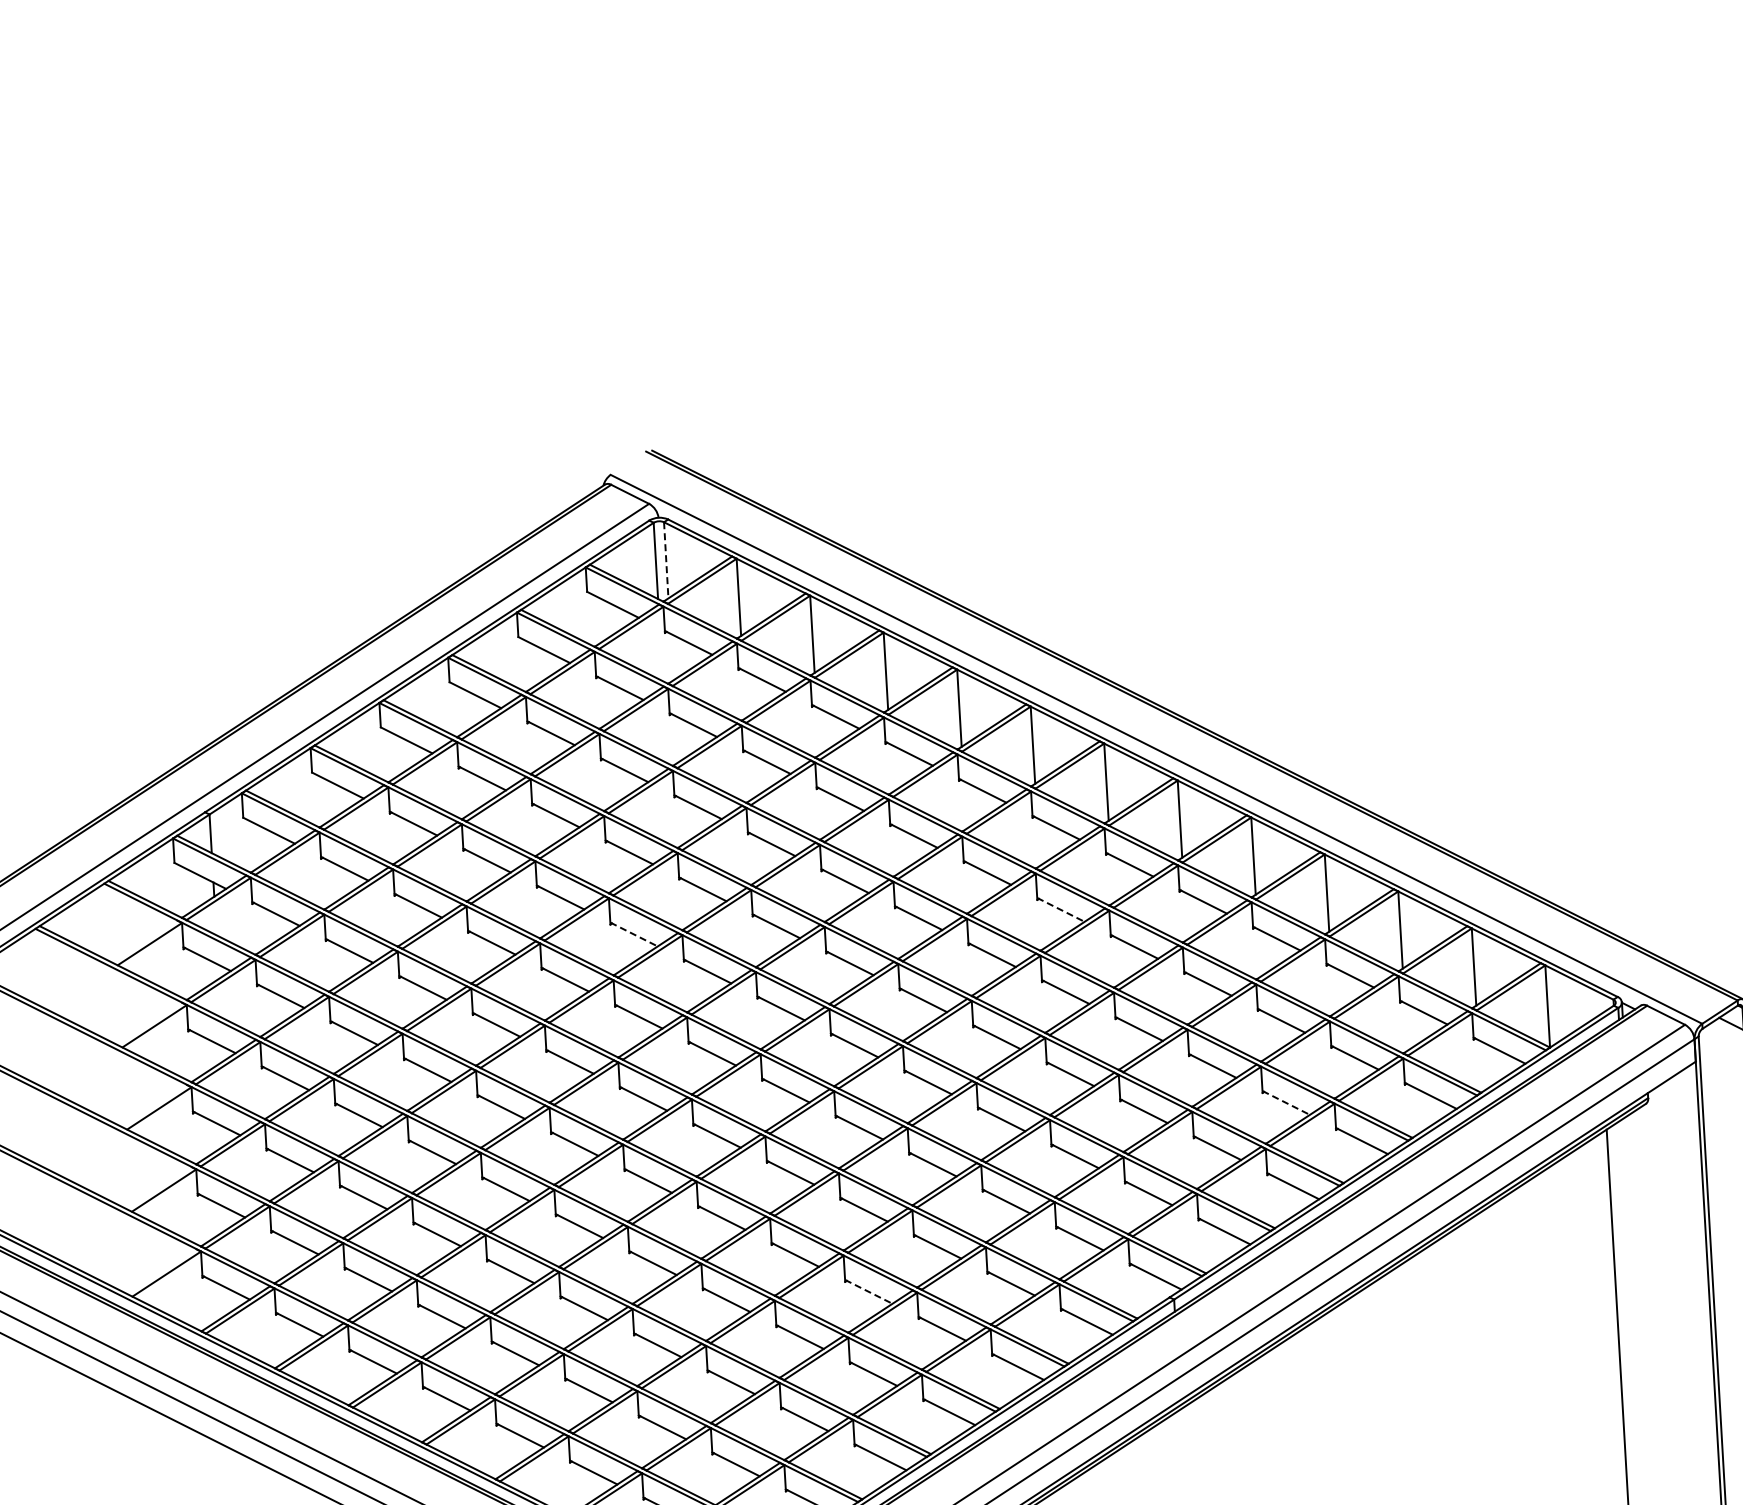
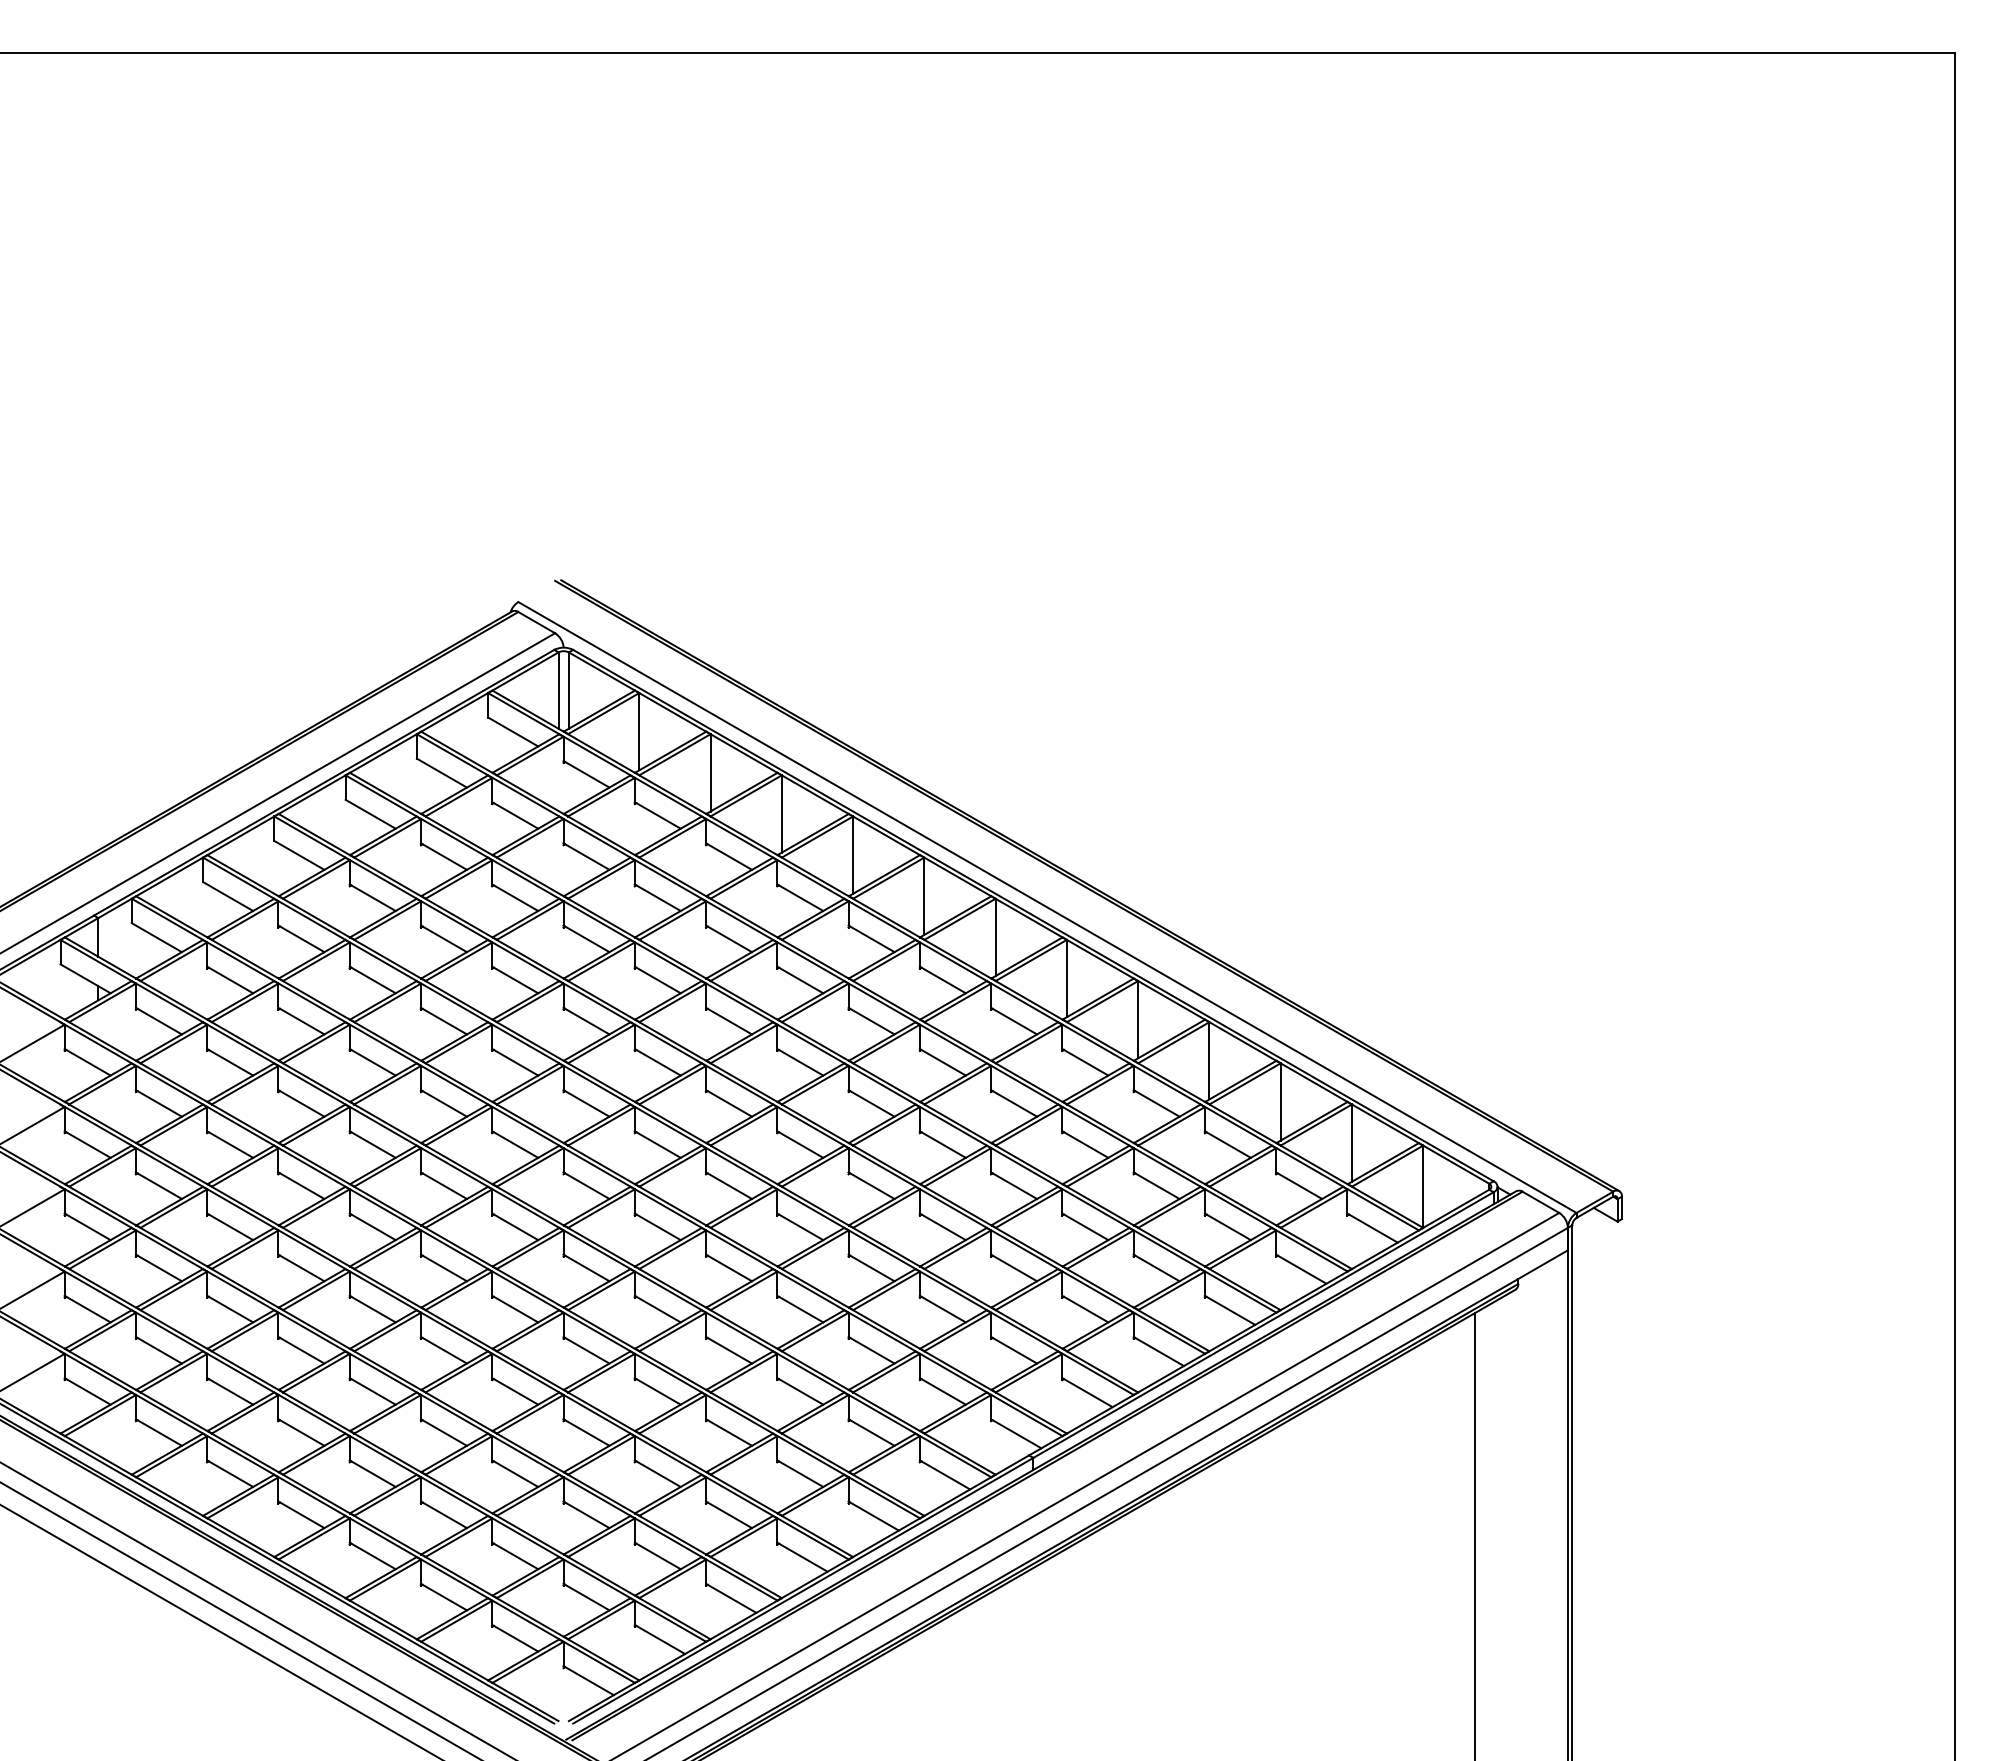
line: (665, 561) -> (568, 691), dashed -> solid
line: (1060, 910) -> (942, 1062), dashed -> solid
line: (634, 934) -> (515, 1062), dashed -> solid
line: (1286, 1102) -> (1156, 1267), dashed -> solid
line: (869, 1291) -> (729, 1432), dashed -> solid

